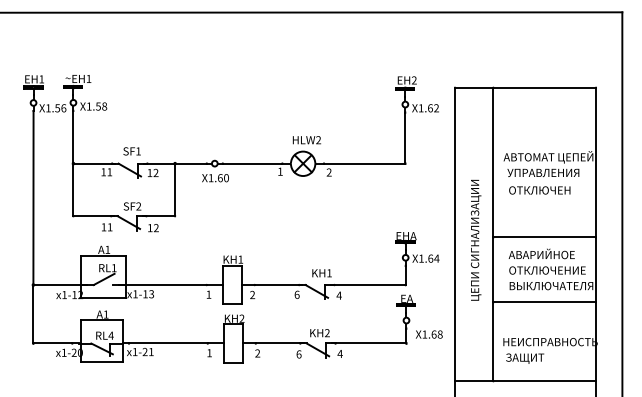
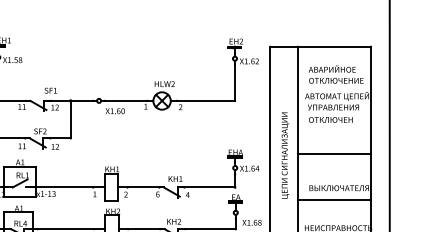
text: (131, 151) -> (50, 90), moved
text: (215, 178) -> (115, 111), moved
text: (546, 261) -> (335, 74), moved

